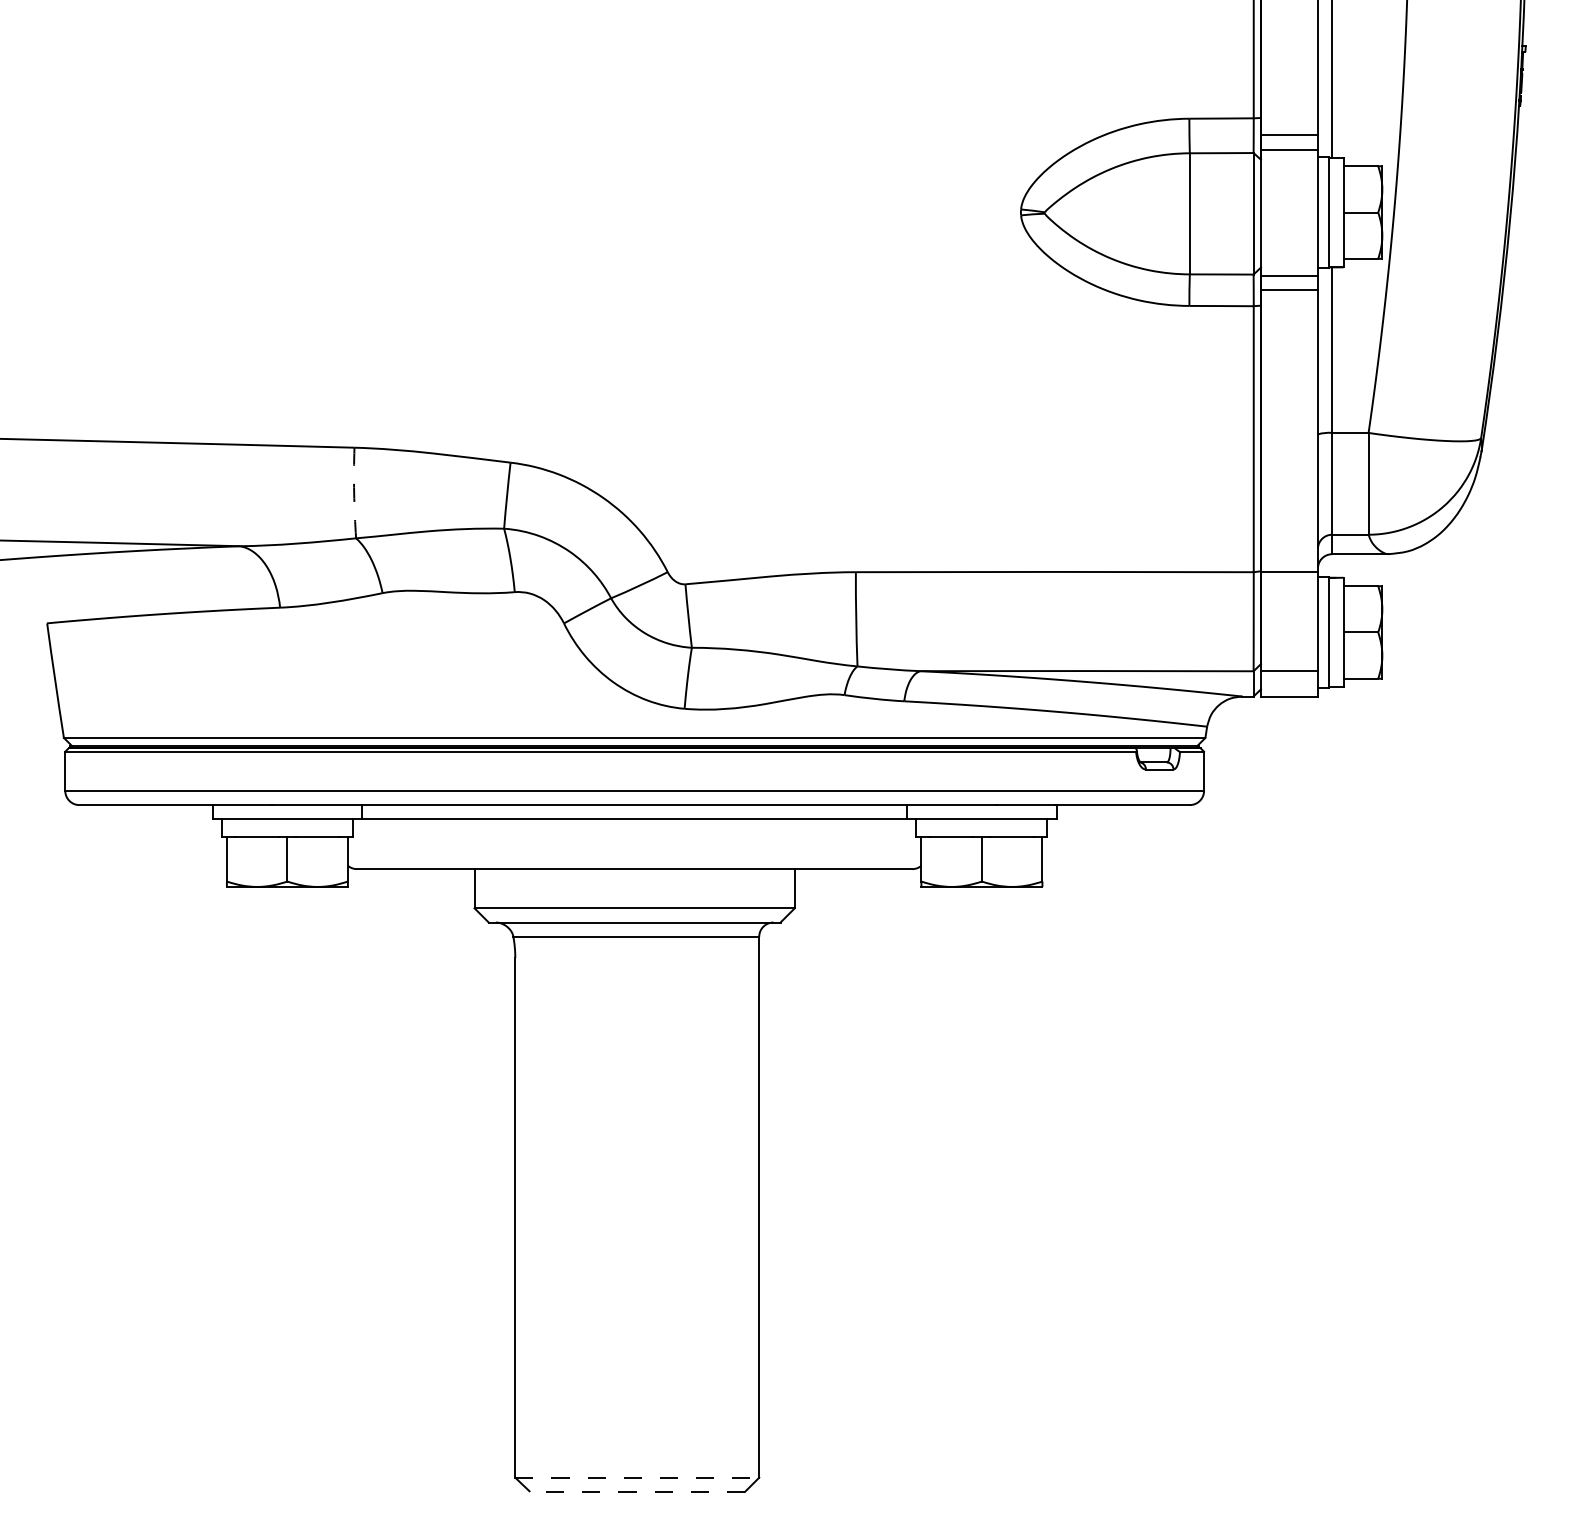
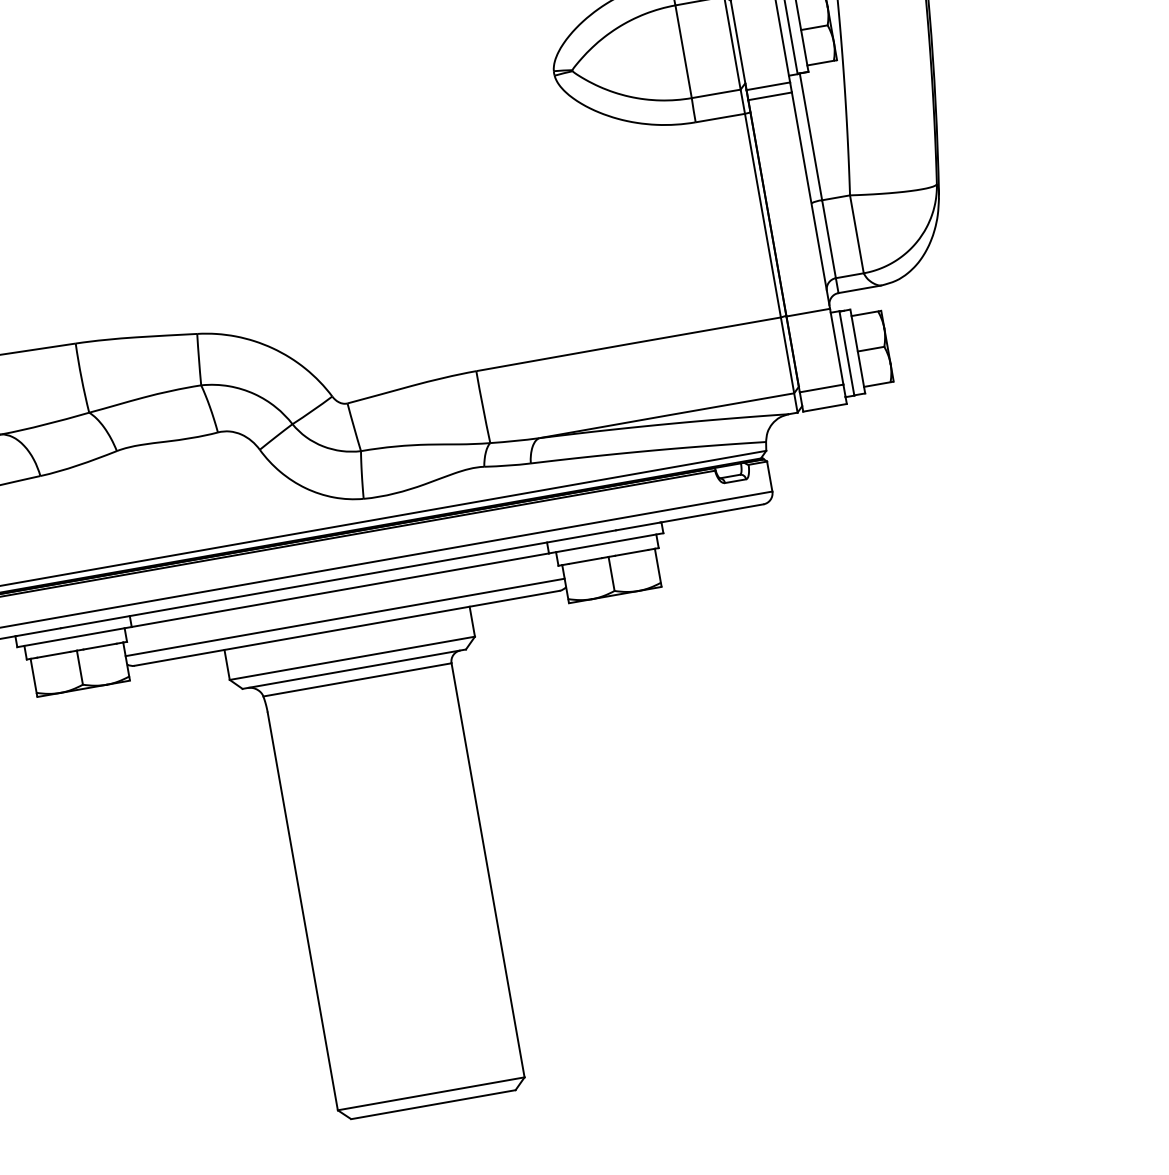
arc: (354, 493) -> (81, 378), dashed -> solid
line: (634, 854) -> (344, 617), added
line: (637, 1477) -> (431, 1093), dashed -> solid
line: (637, 1491) -> (433, 1104), dashed -> solid

